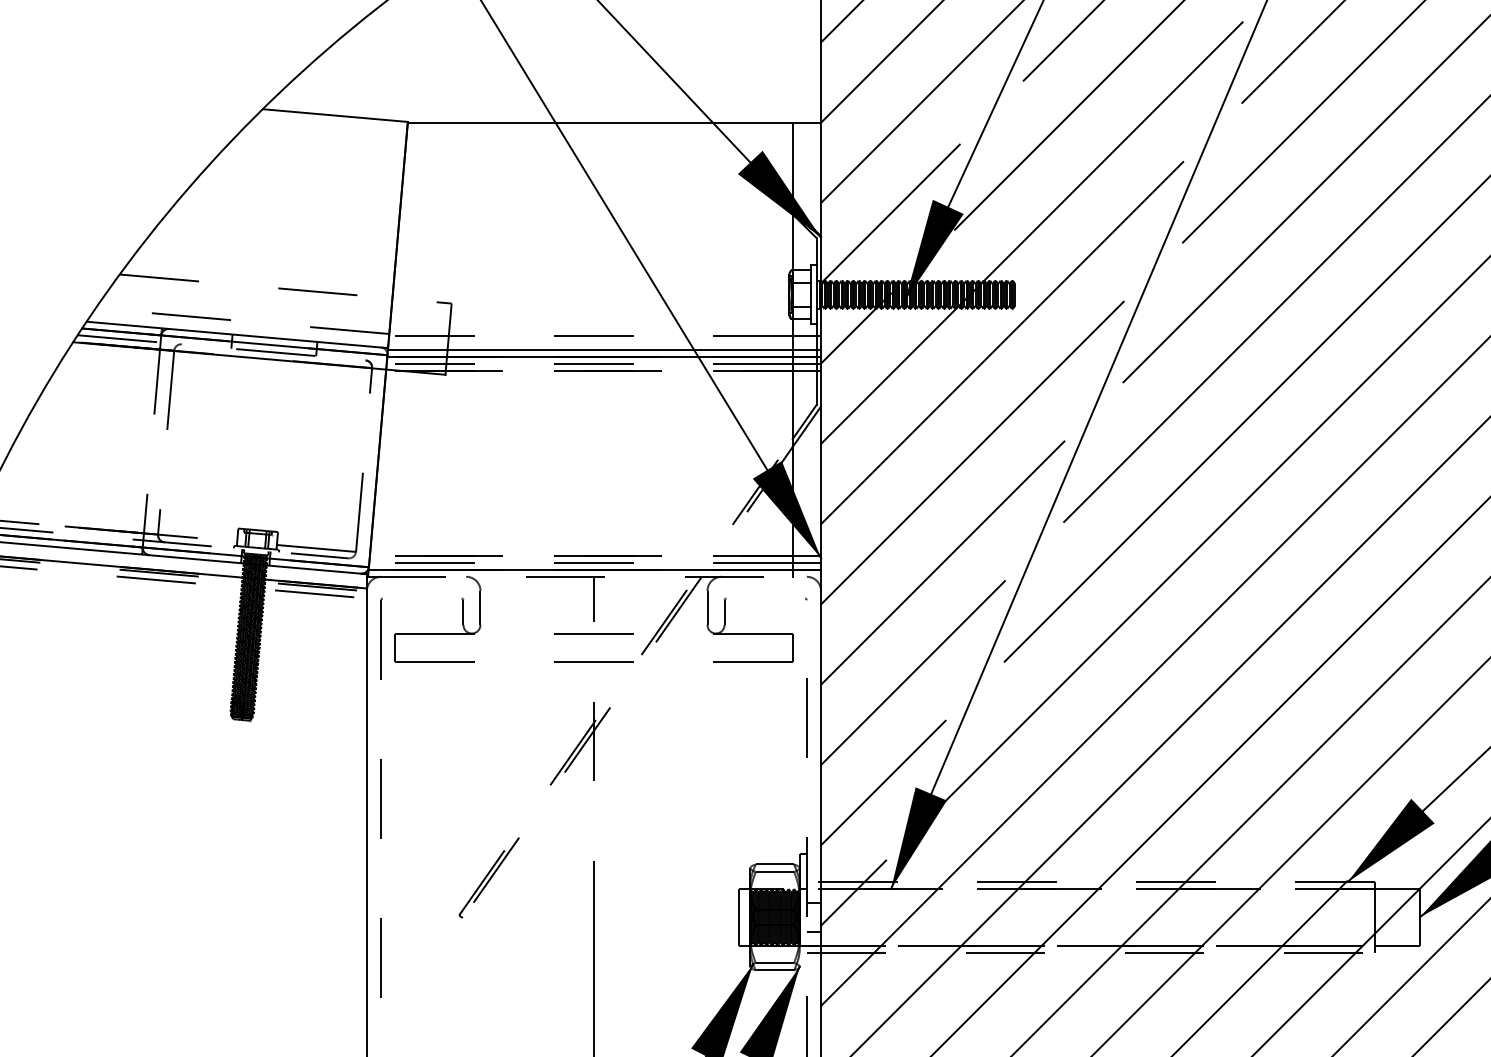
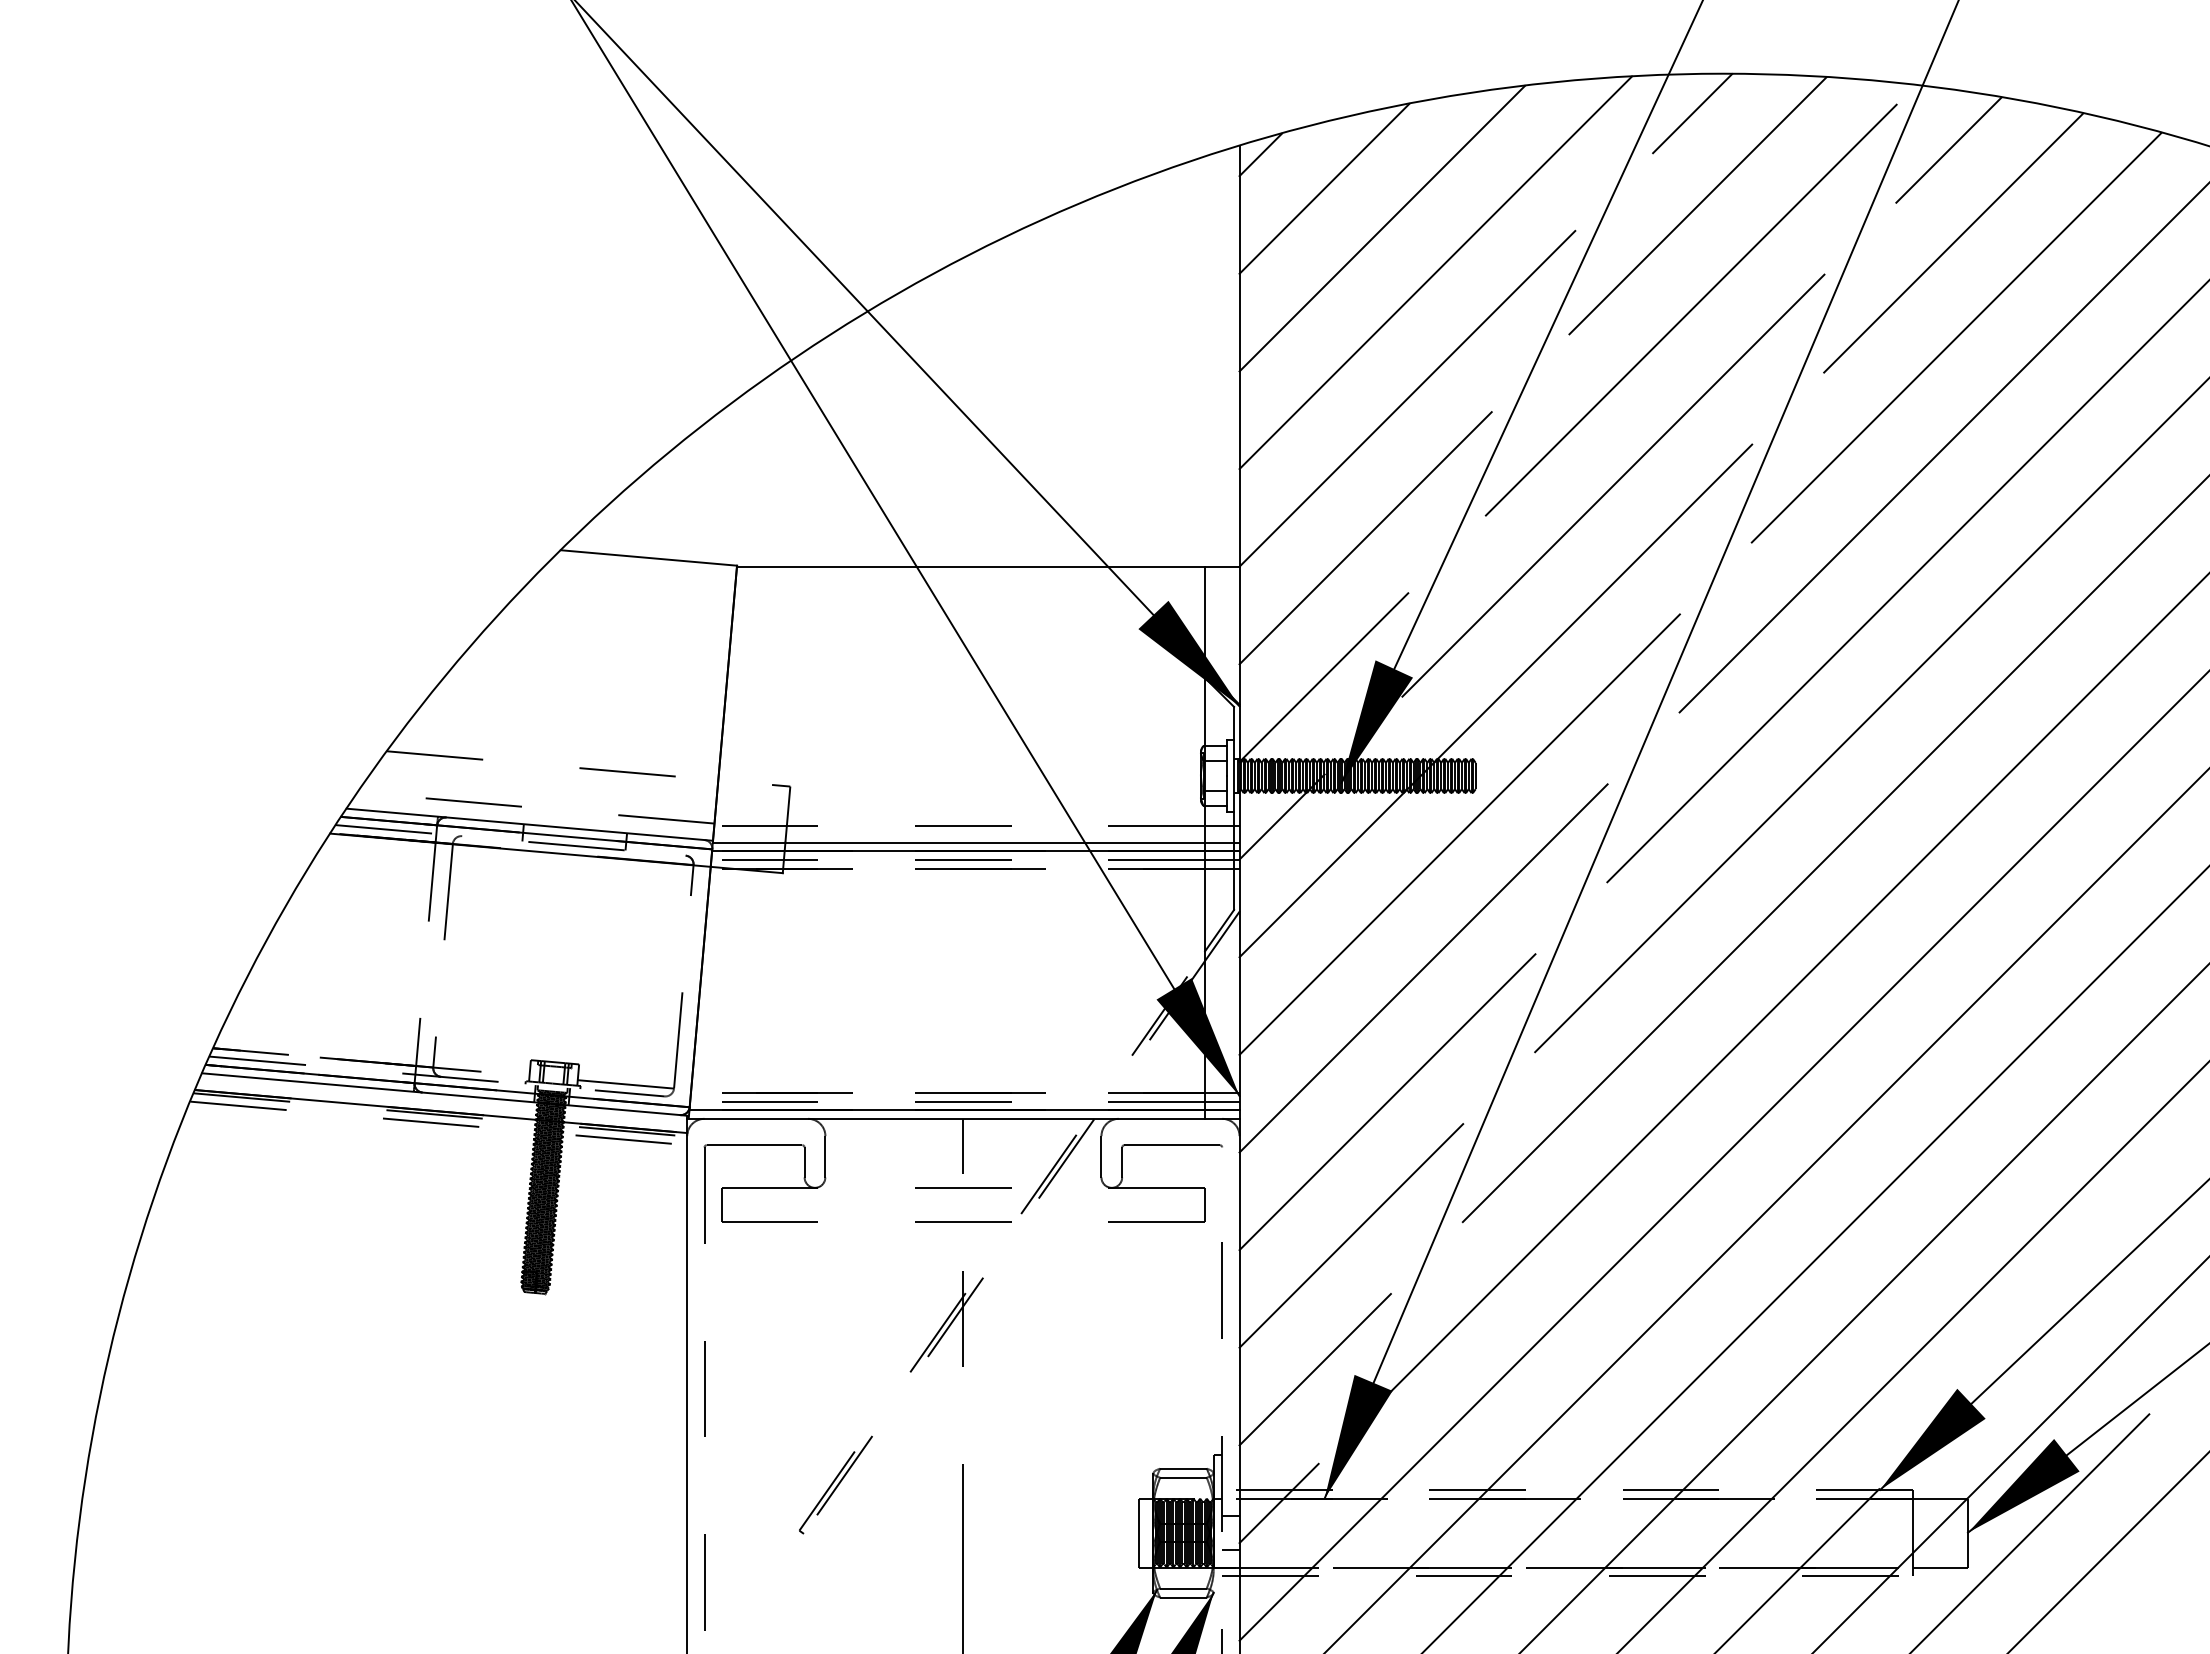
line: (594, 576) -> (963, 1118), dashed -> solid
line: (422, 598) -> (754, 1145), added
line: (765, 598) -> (1172, 1145), added

